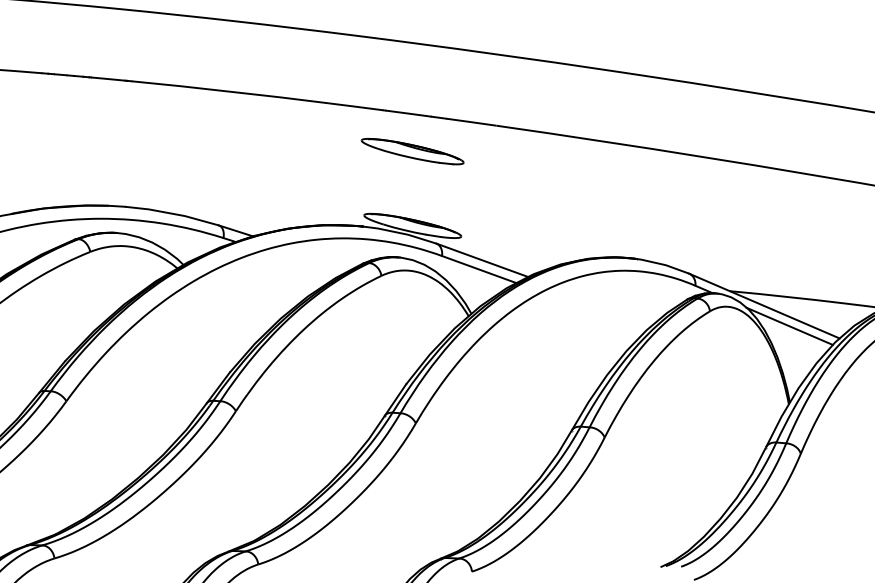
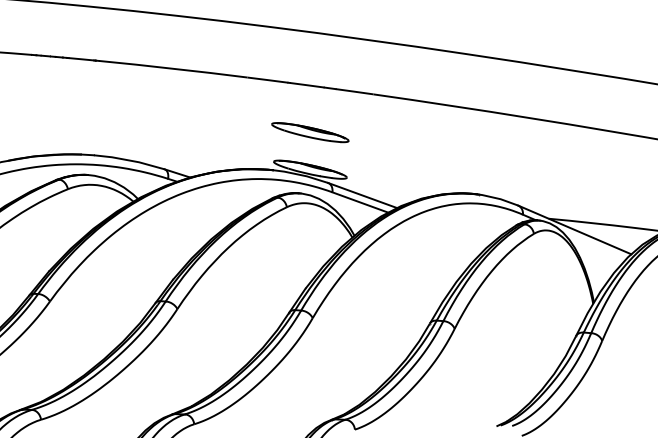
part: (412, 151) -> (310, 132), moved
line: (789, 325) -> (593, 244), removed

